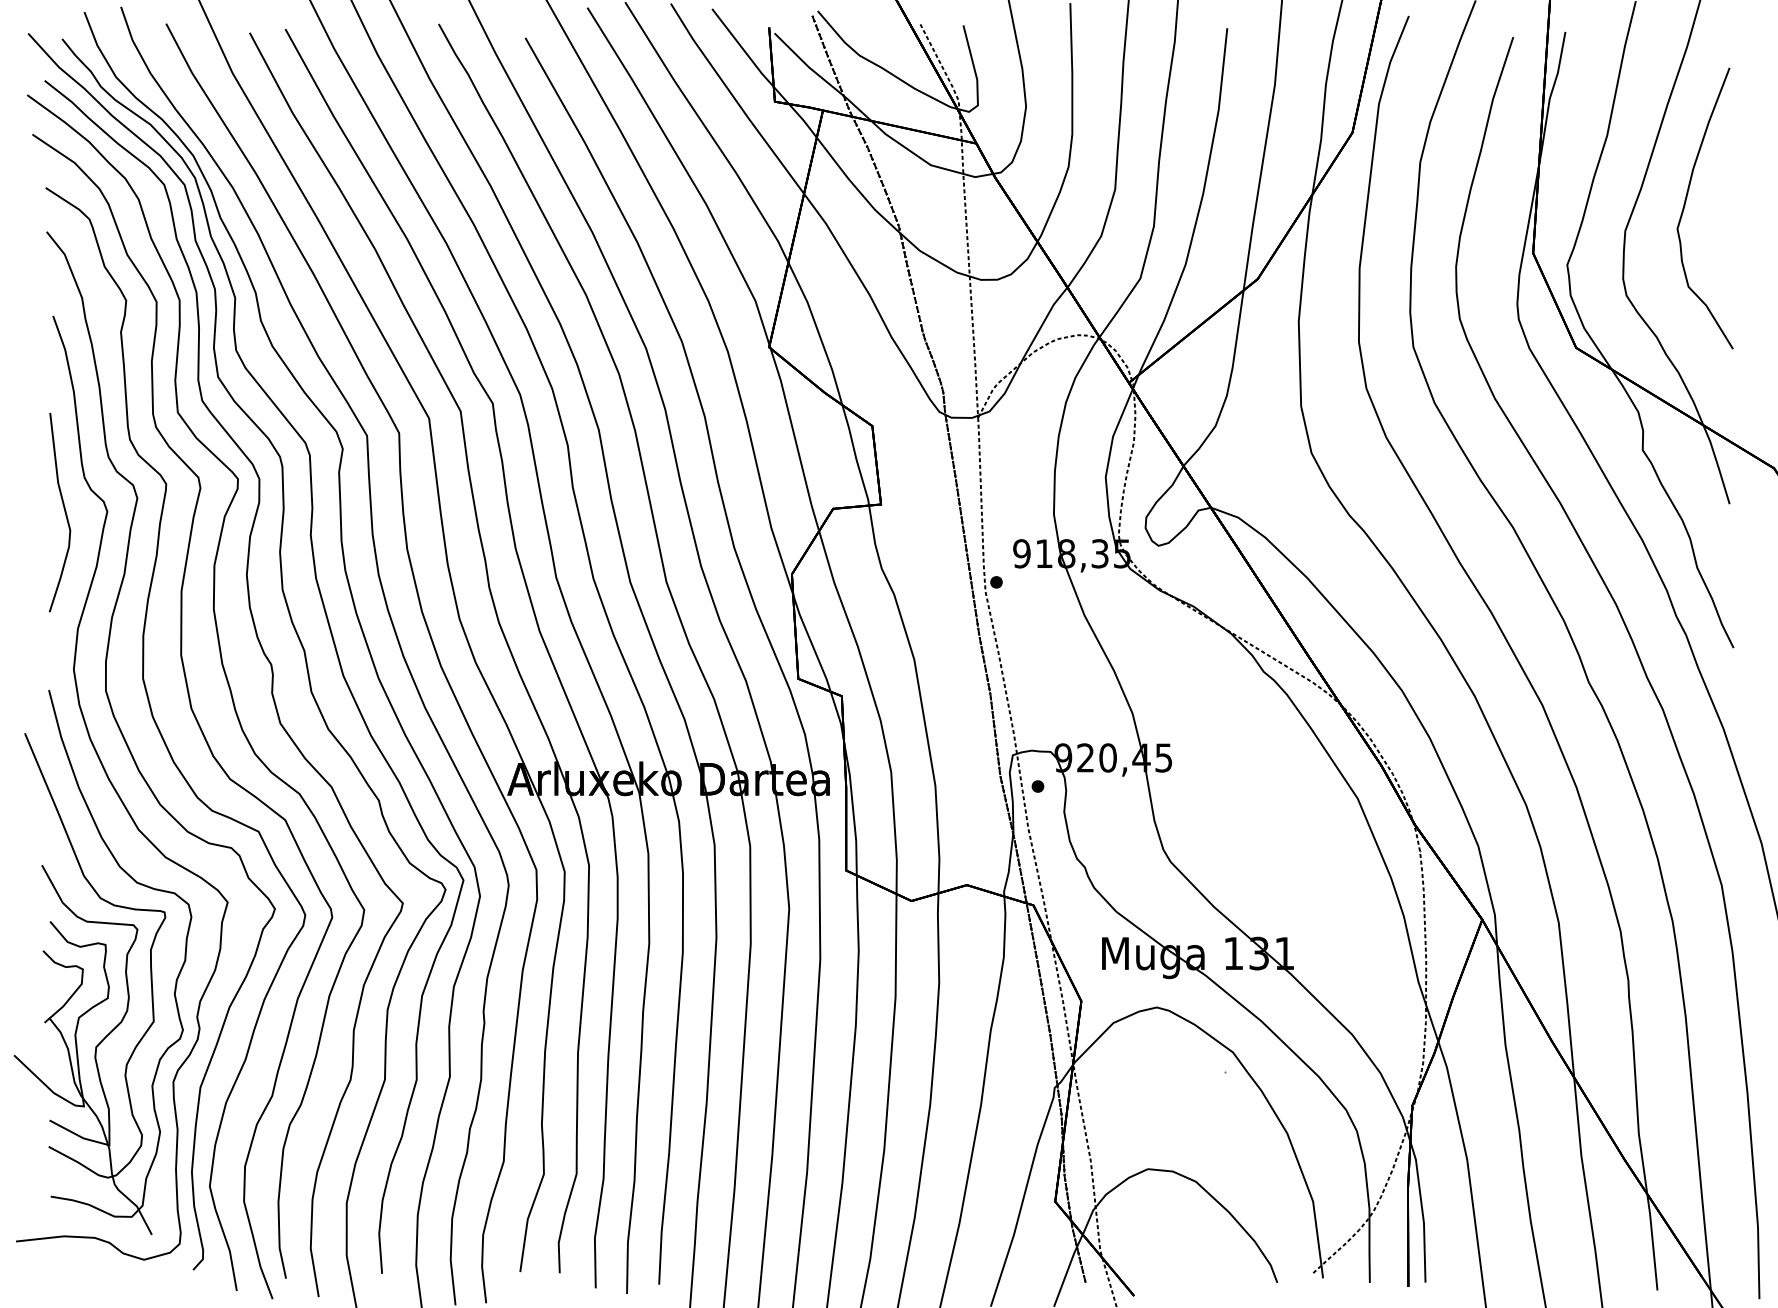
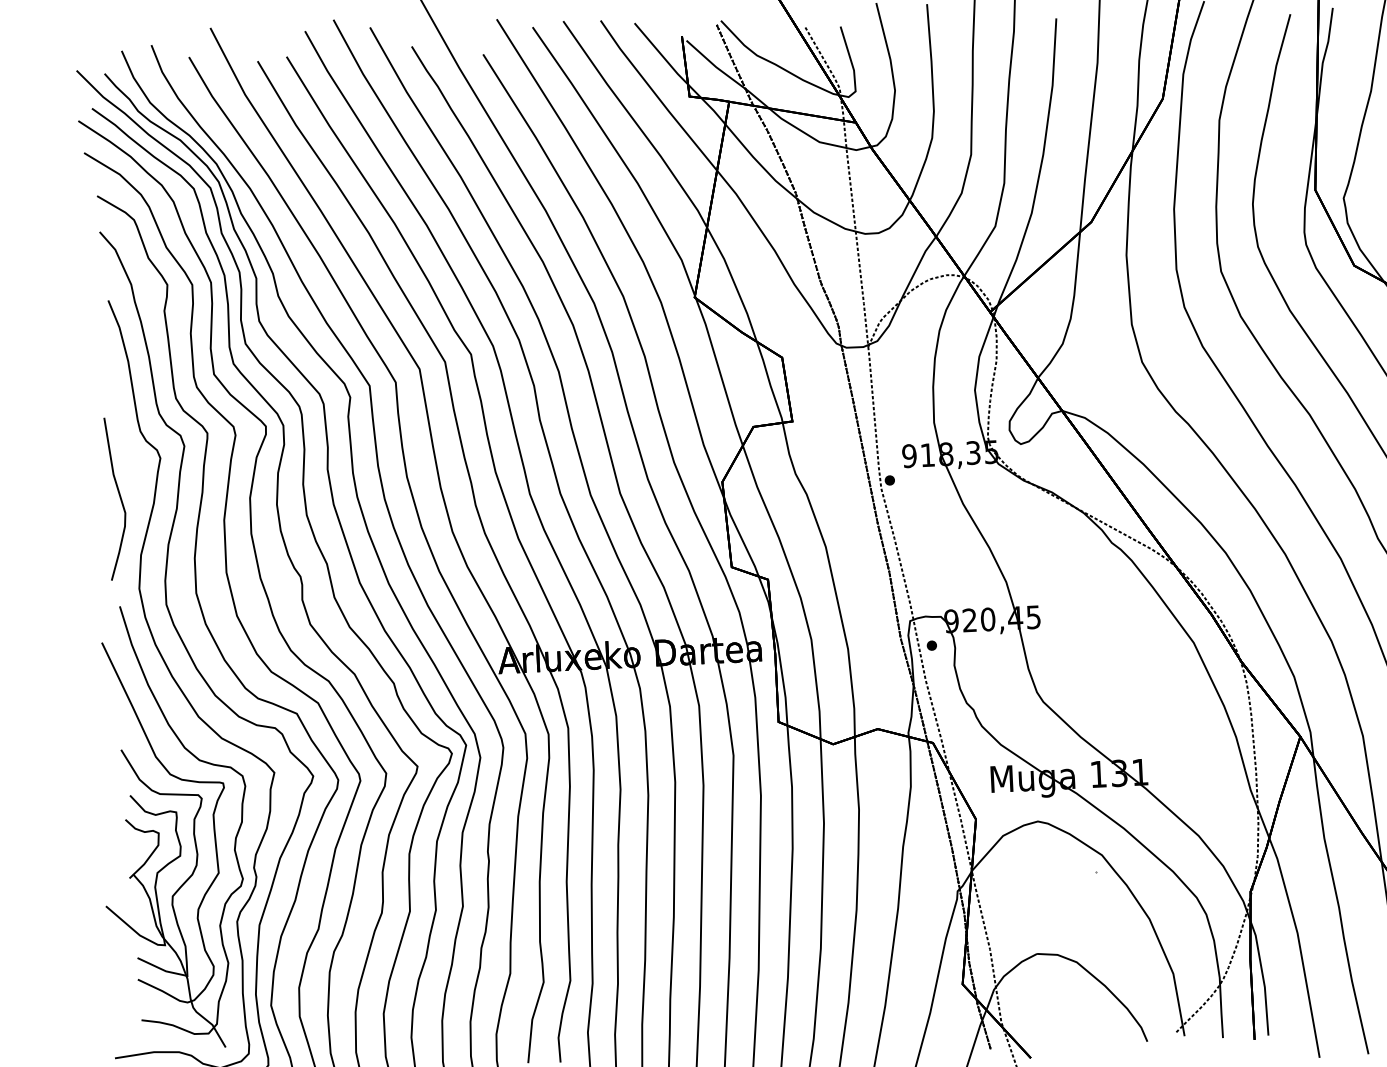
curve: (64, 512) -> (119, 498), moved

